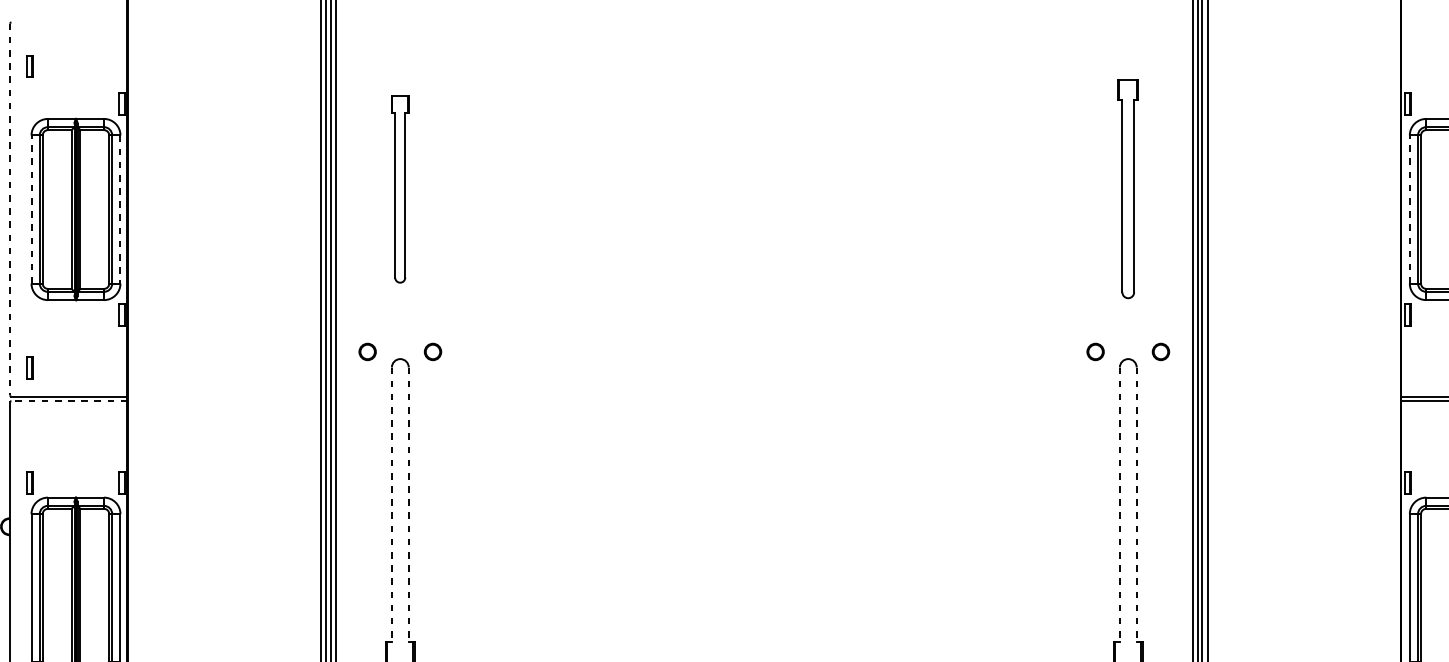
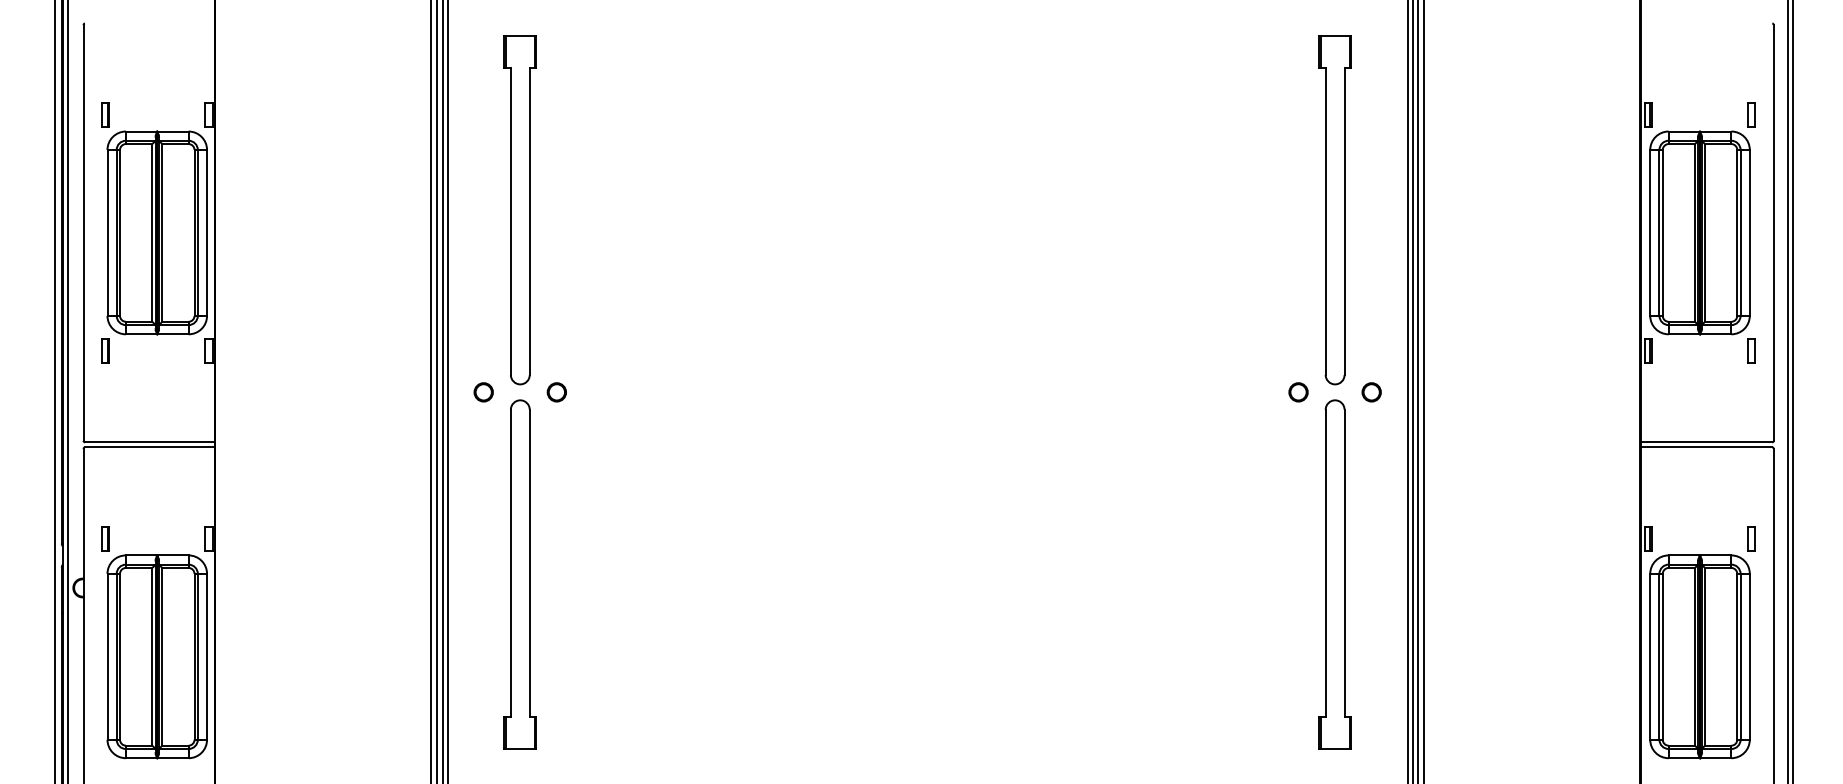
part: (29, 66) -> (105, 114), moved
part: (399, 189) -> (519, 210), size x1.67
part: (1127, 189) -> (1334, 210), size x1.43
line: (10, 209) -> (83, 232), dashed -> solid
line: (31, 209) -> (107, 232), dashed -> solid
line: (120, 209) -> (207, 232), dashed -> solid
line: (1410, 209) -> (1650, 232), dashed -> solid
part: (29, 367) -> (105, 350), moved
line: (69, 401) -> (149, 447), dashed -> solid
line: (391, 504) -> (510, 563), dashed -> solid
line: (408, 504) -> (529, 563), dashed -> solid
line: (1119, 504) -> (1325, 563), dashed -> solid
line: (1136, 504) -> (1344, 563), dashed -> solid

